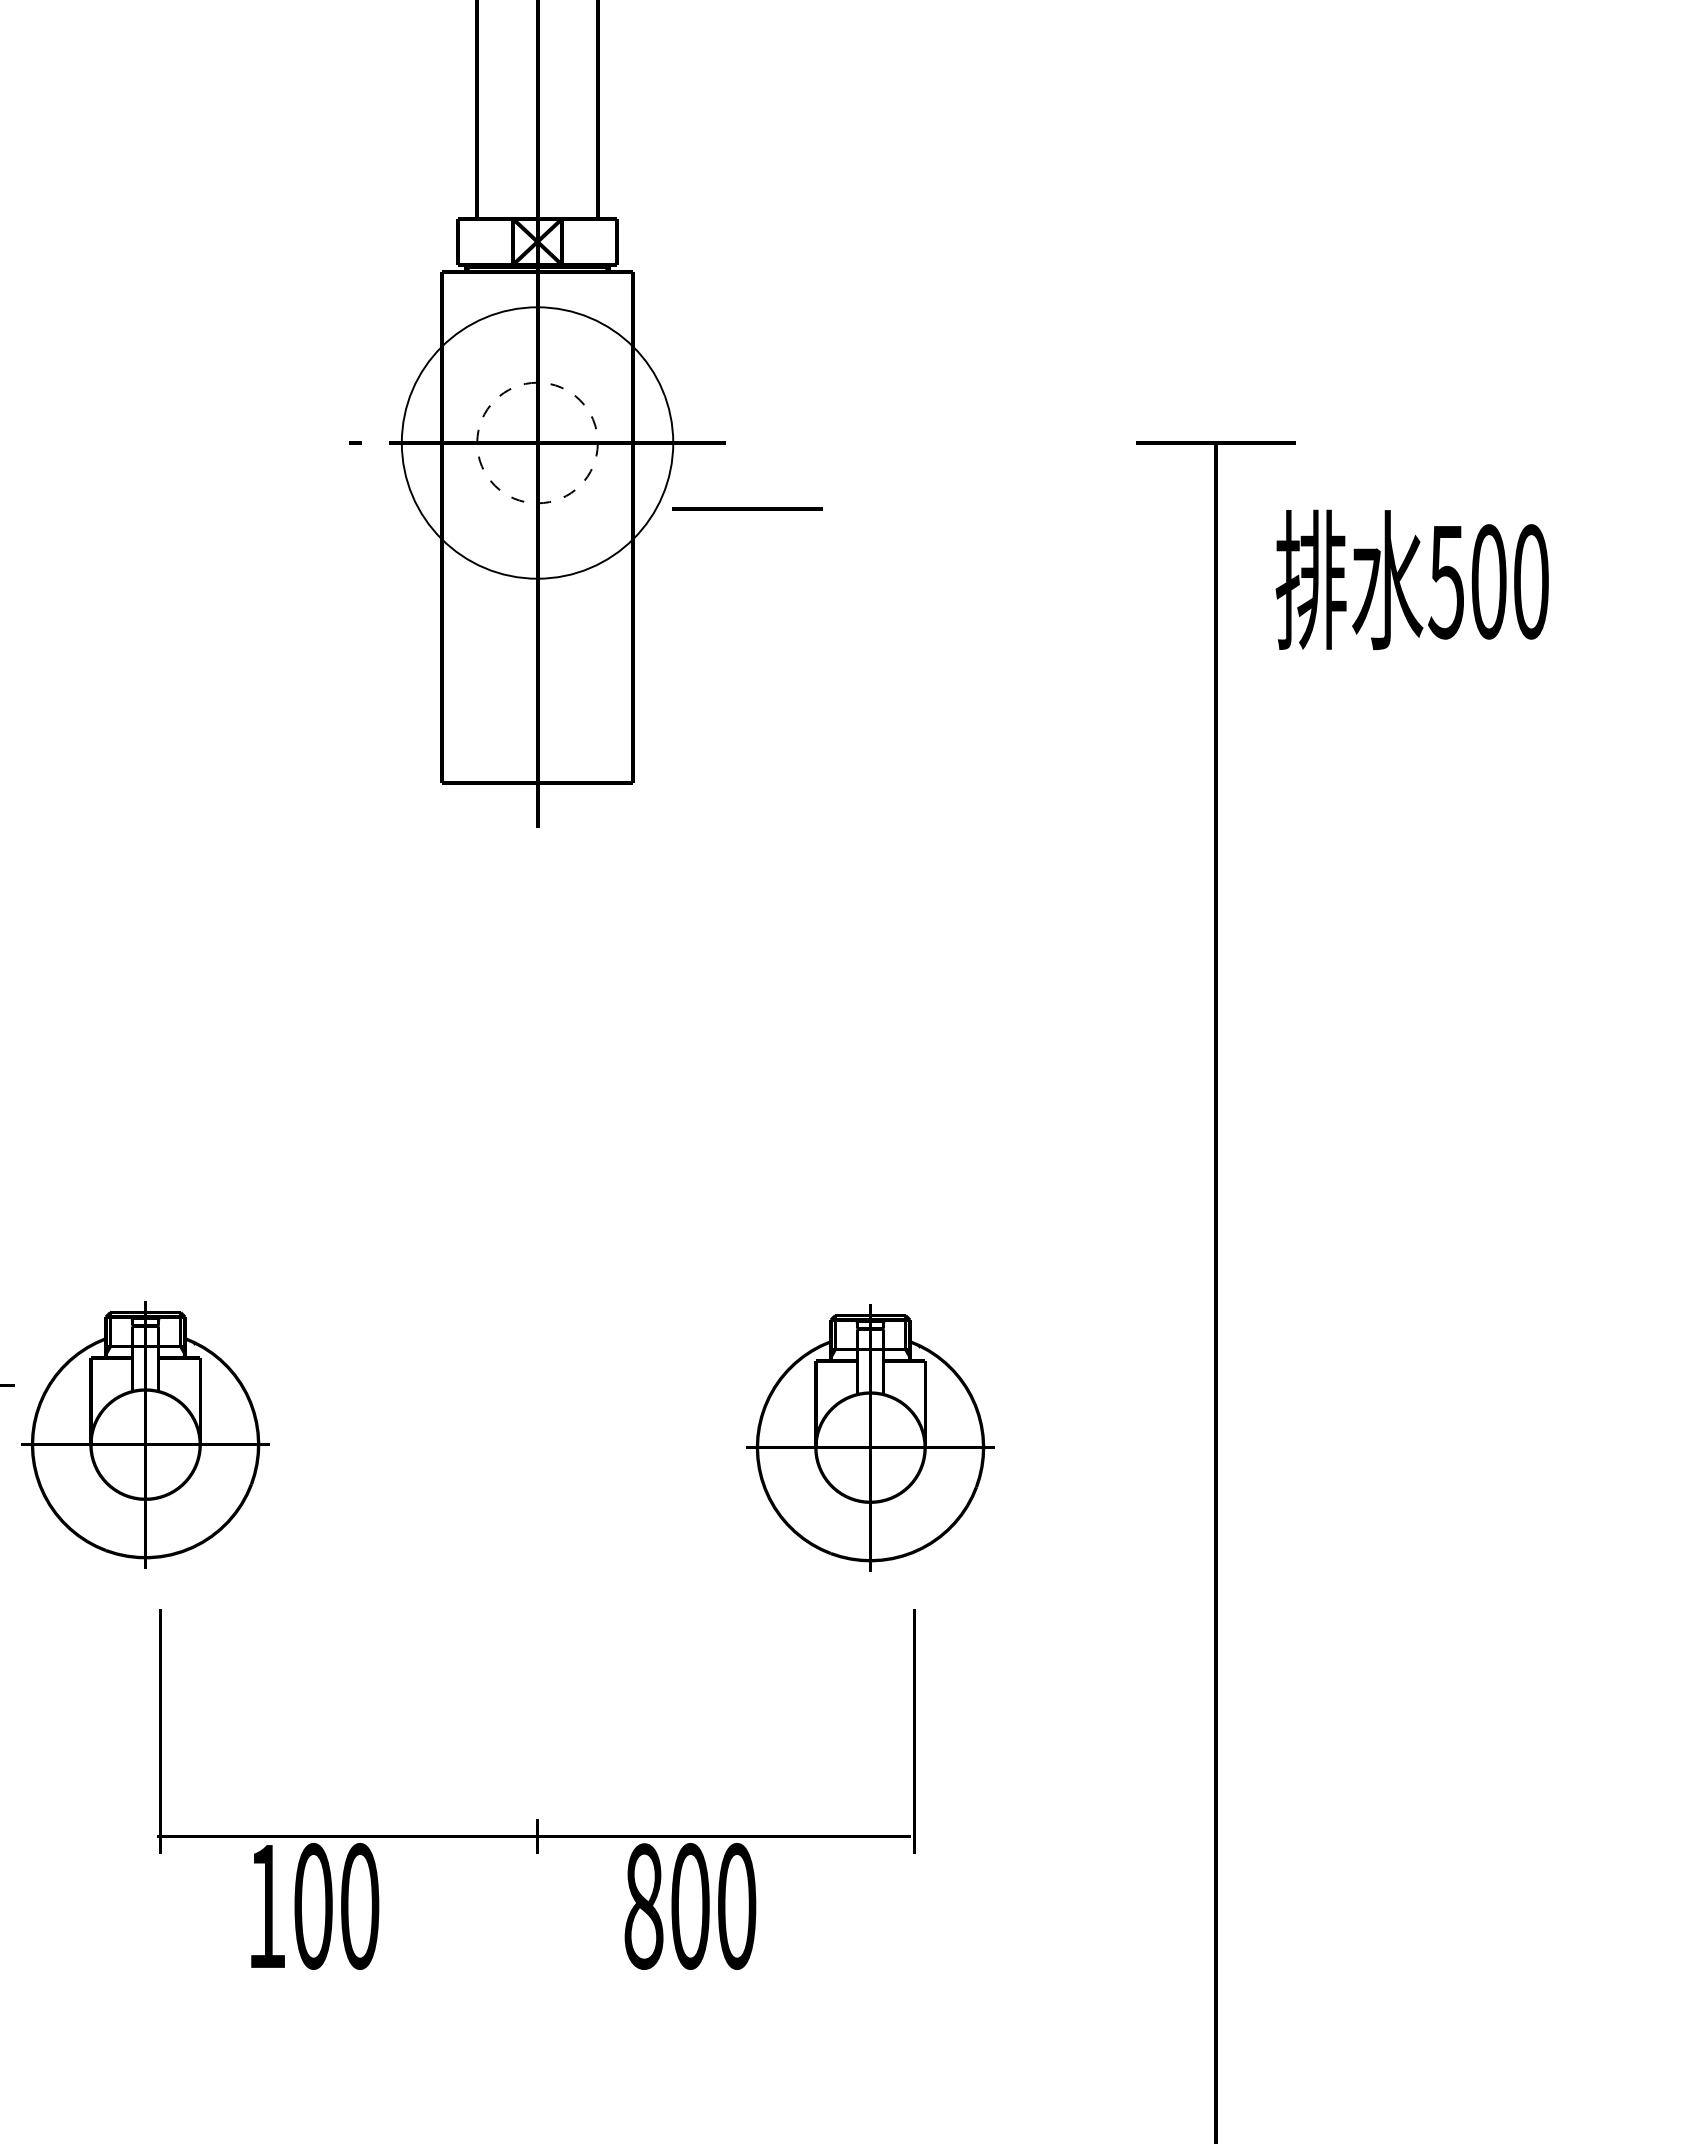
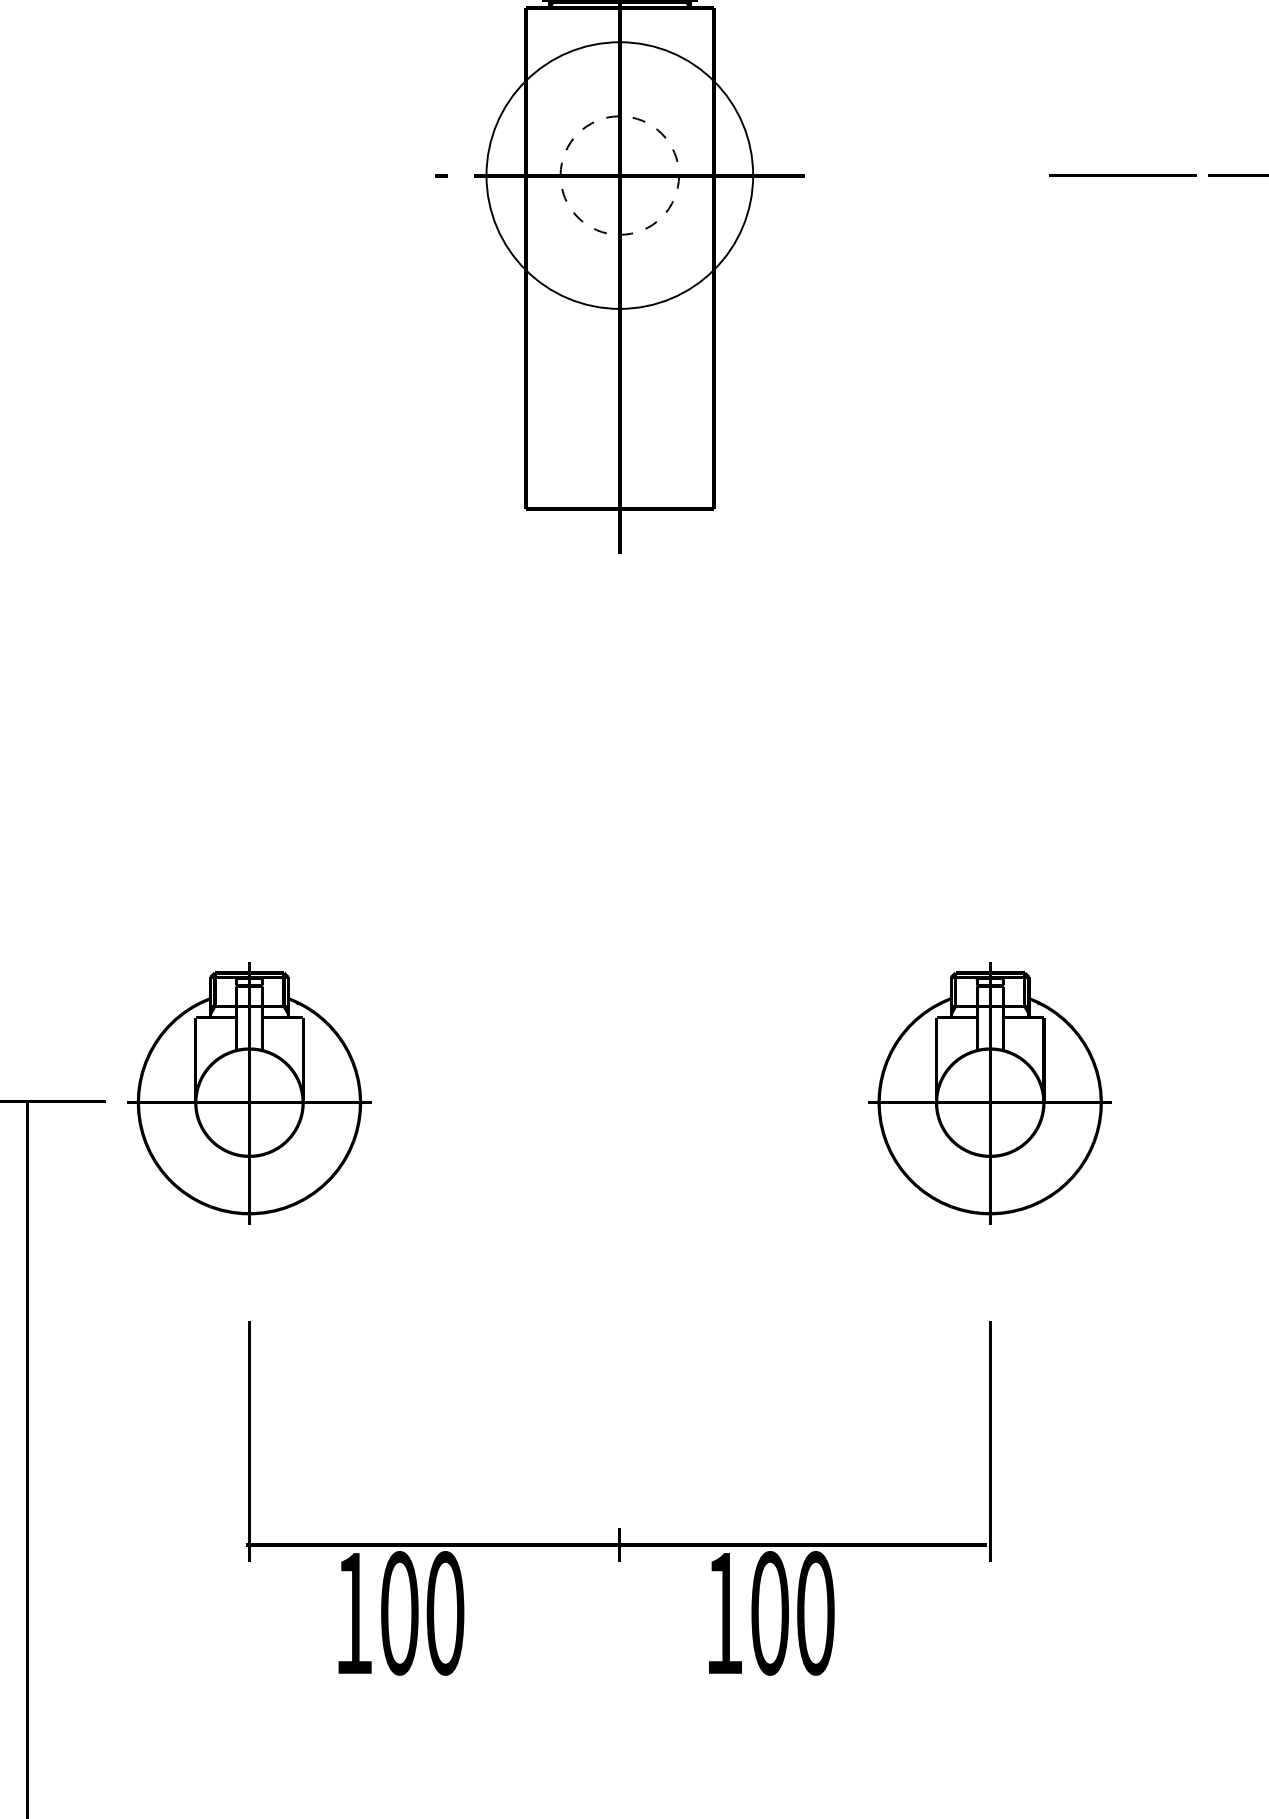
line: (747, 508) -> (1122, 175), moved
part: (145, 1434) -> (249, 1092), moved
part: (870, 1437) -> (990, 1092), moved
text: (643, 1906) -> (723, 1613), 800 -> 100

